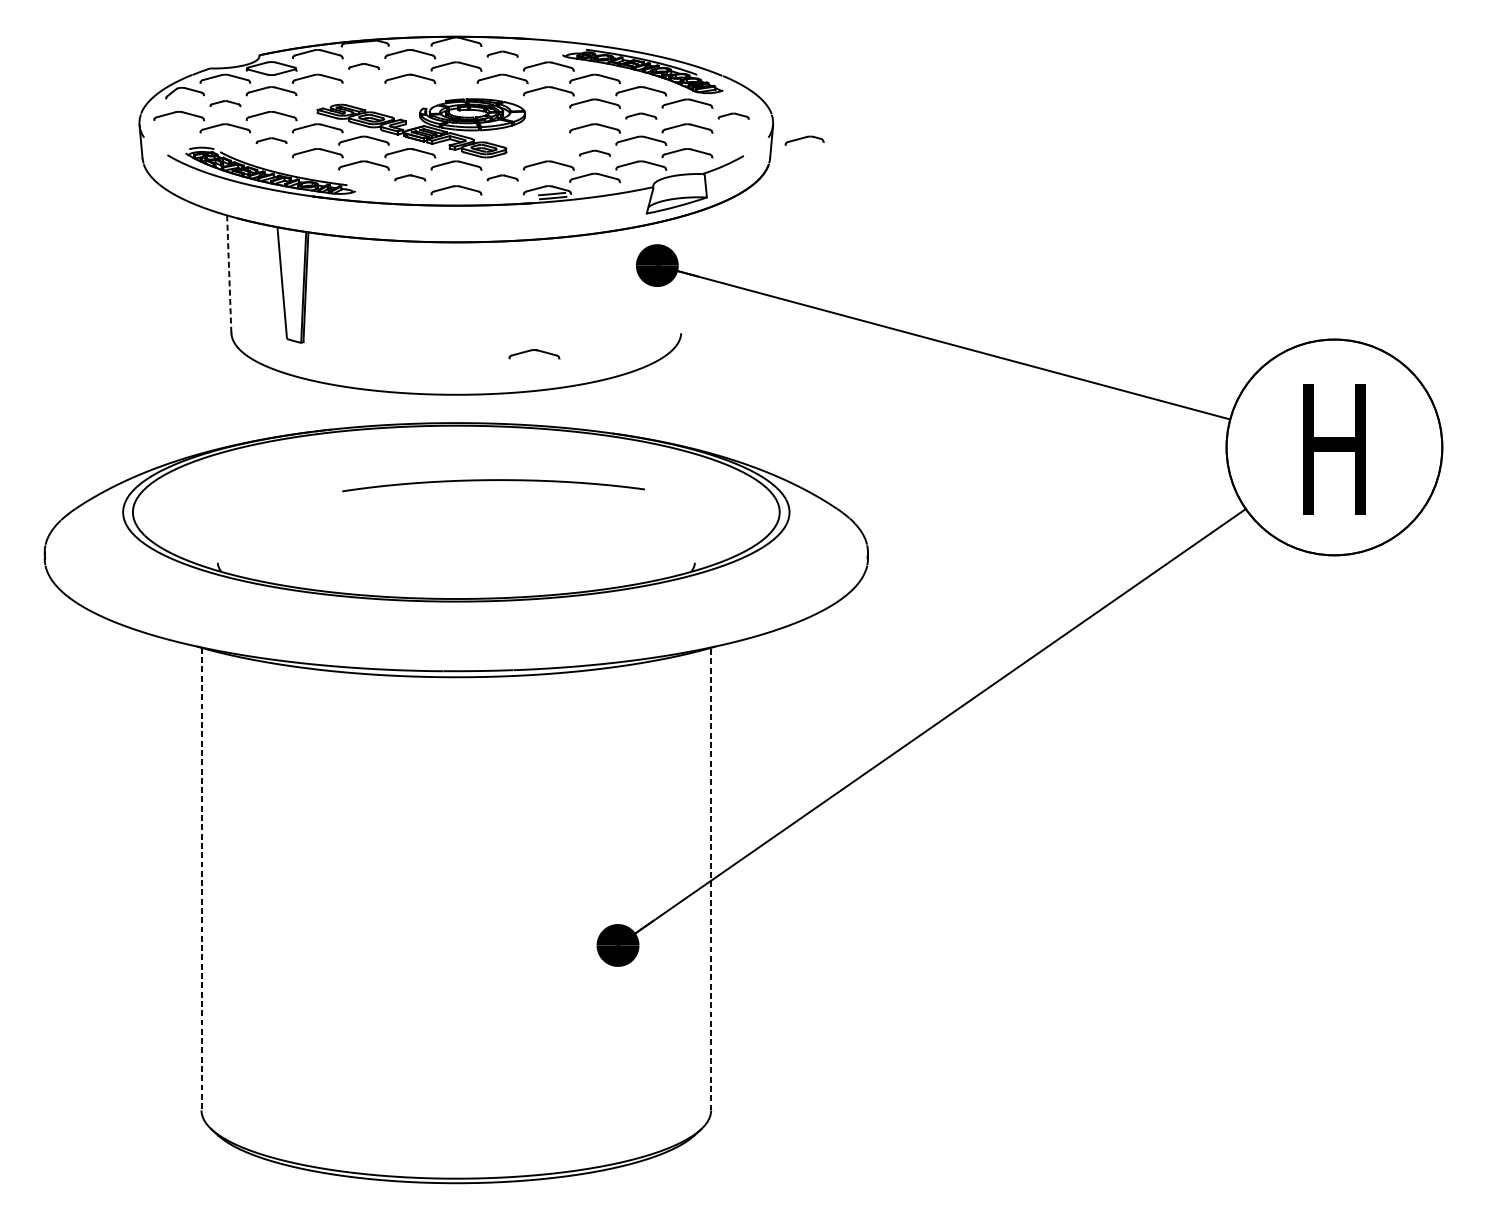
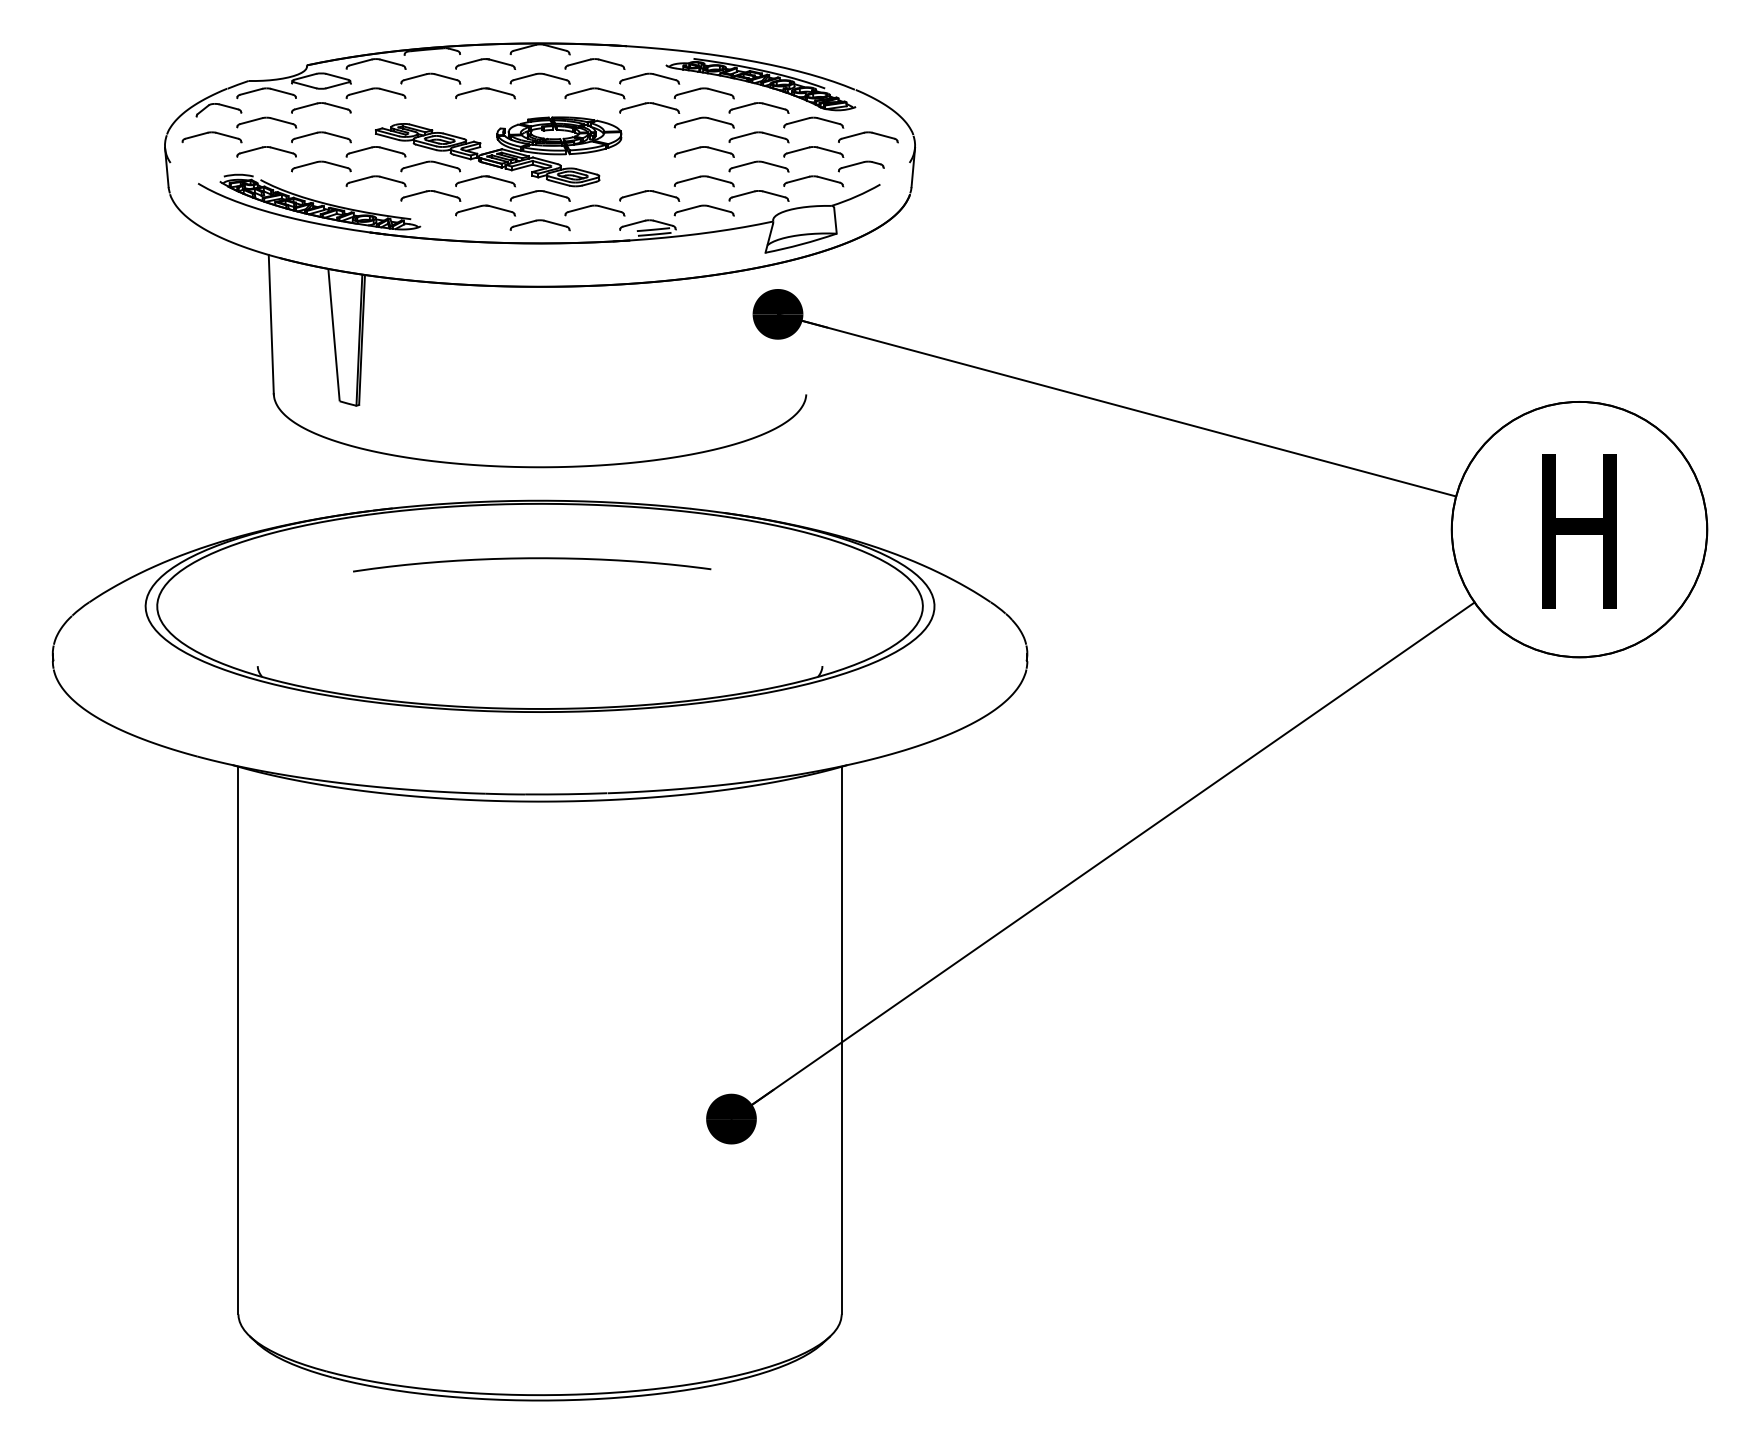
part: (502, 53) -> (594, 63), size x1.67
part: (363, 66) -> (430, 78), size x1.67
part: (225, 103) -> (266, 122), size x1.67
part: (640, 116) -> (758, 137), size x1.67
part: (733, 116) -> (868, 137), size x1.67
part: (271, 140) -> (321, 166), size x1.67
part: (803, 140) -> (860, 166), moved
part: (594, 153) -> (703, 181), size x1.67
part: (410, 177) -> (485, 210), size x1.67
part: (502, 177) -> (594, 210), size x1.67
line: (229, 274) -> (271, 324), dashed -> solid
part: (534, 354) -> (632, 419), removed
curve: (493, 481) -> (532, 559), moved
line: (201, 879) -> (238, 1040), dashed -> solid
line: (710, 879) -> (841, 1040), dashed -> solid

